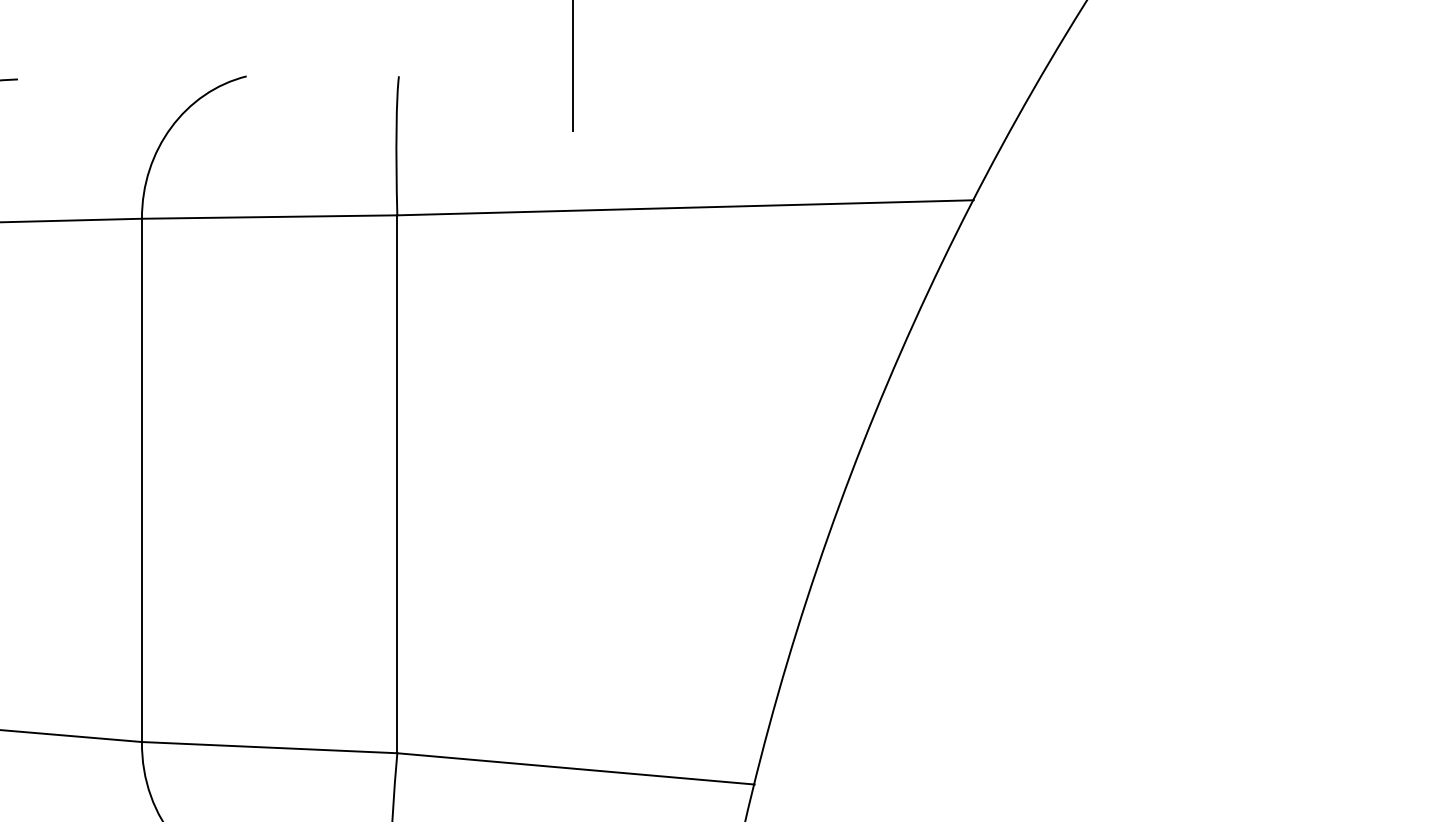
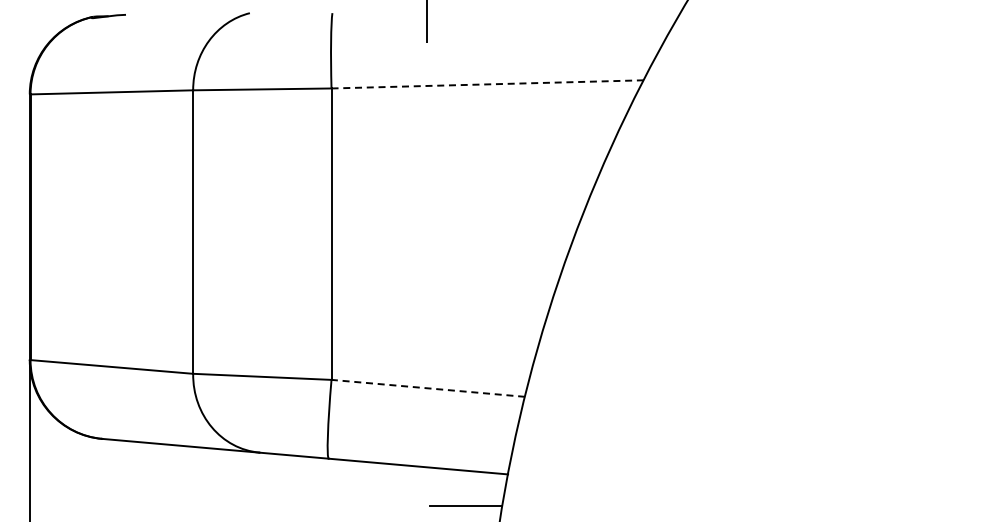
line: (687, 207) -> (488, 84), solid -> dashed
line: (574, 769) -> (427, 388), solid -> dashed

